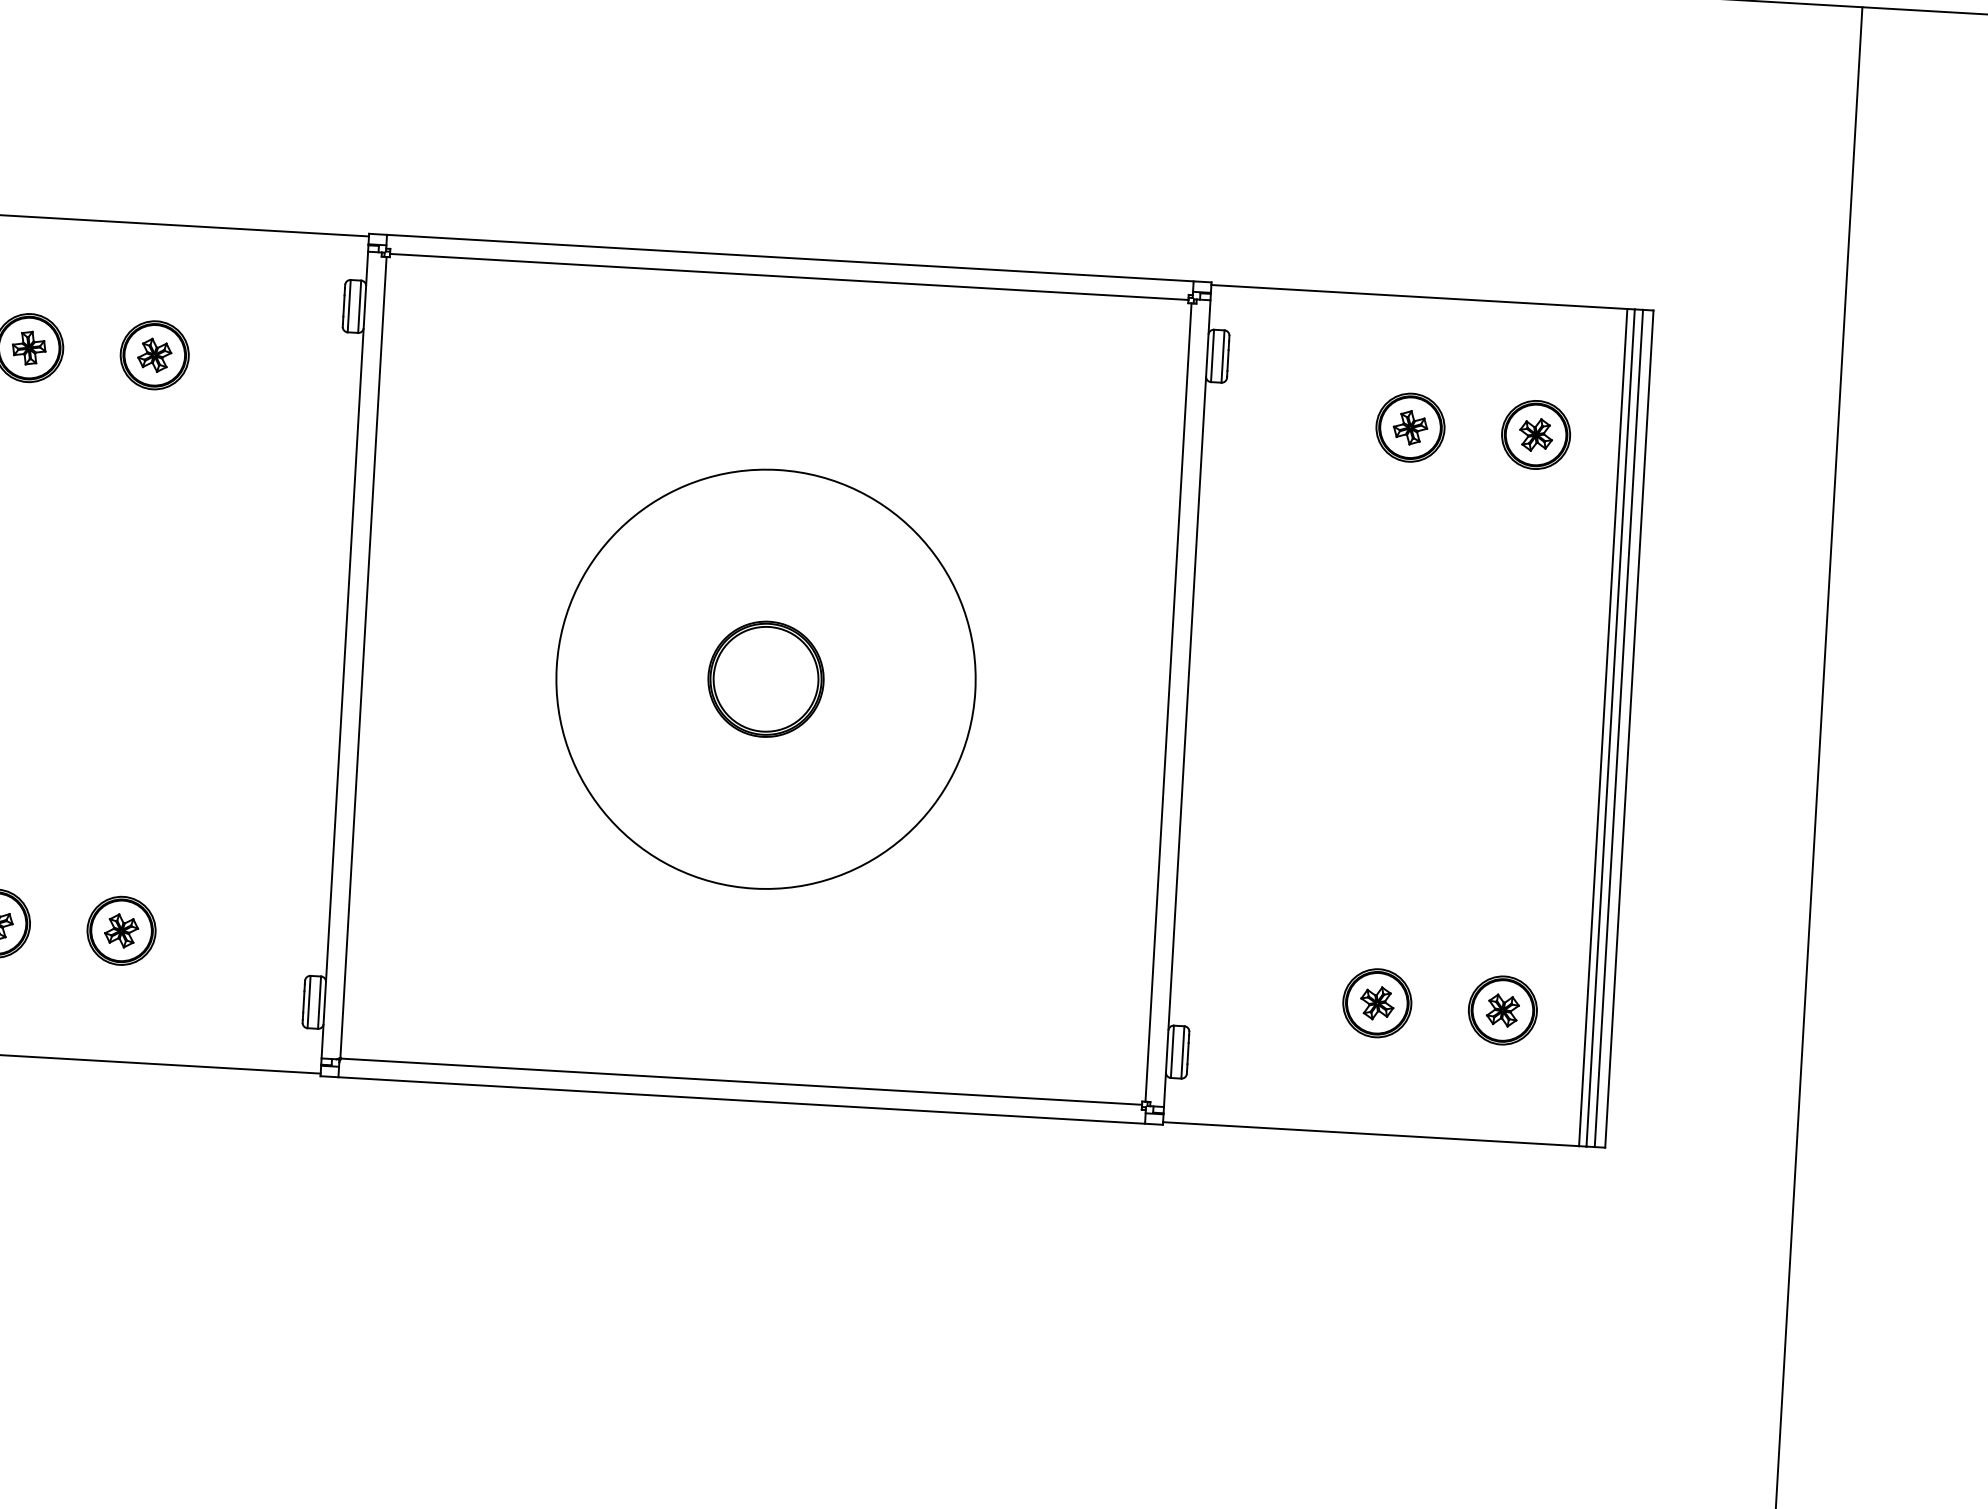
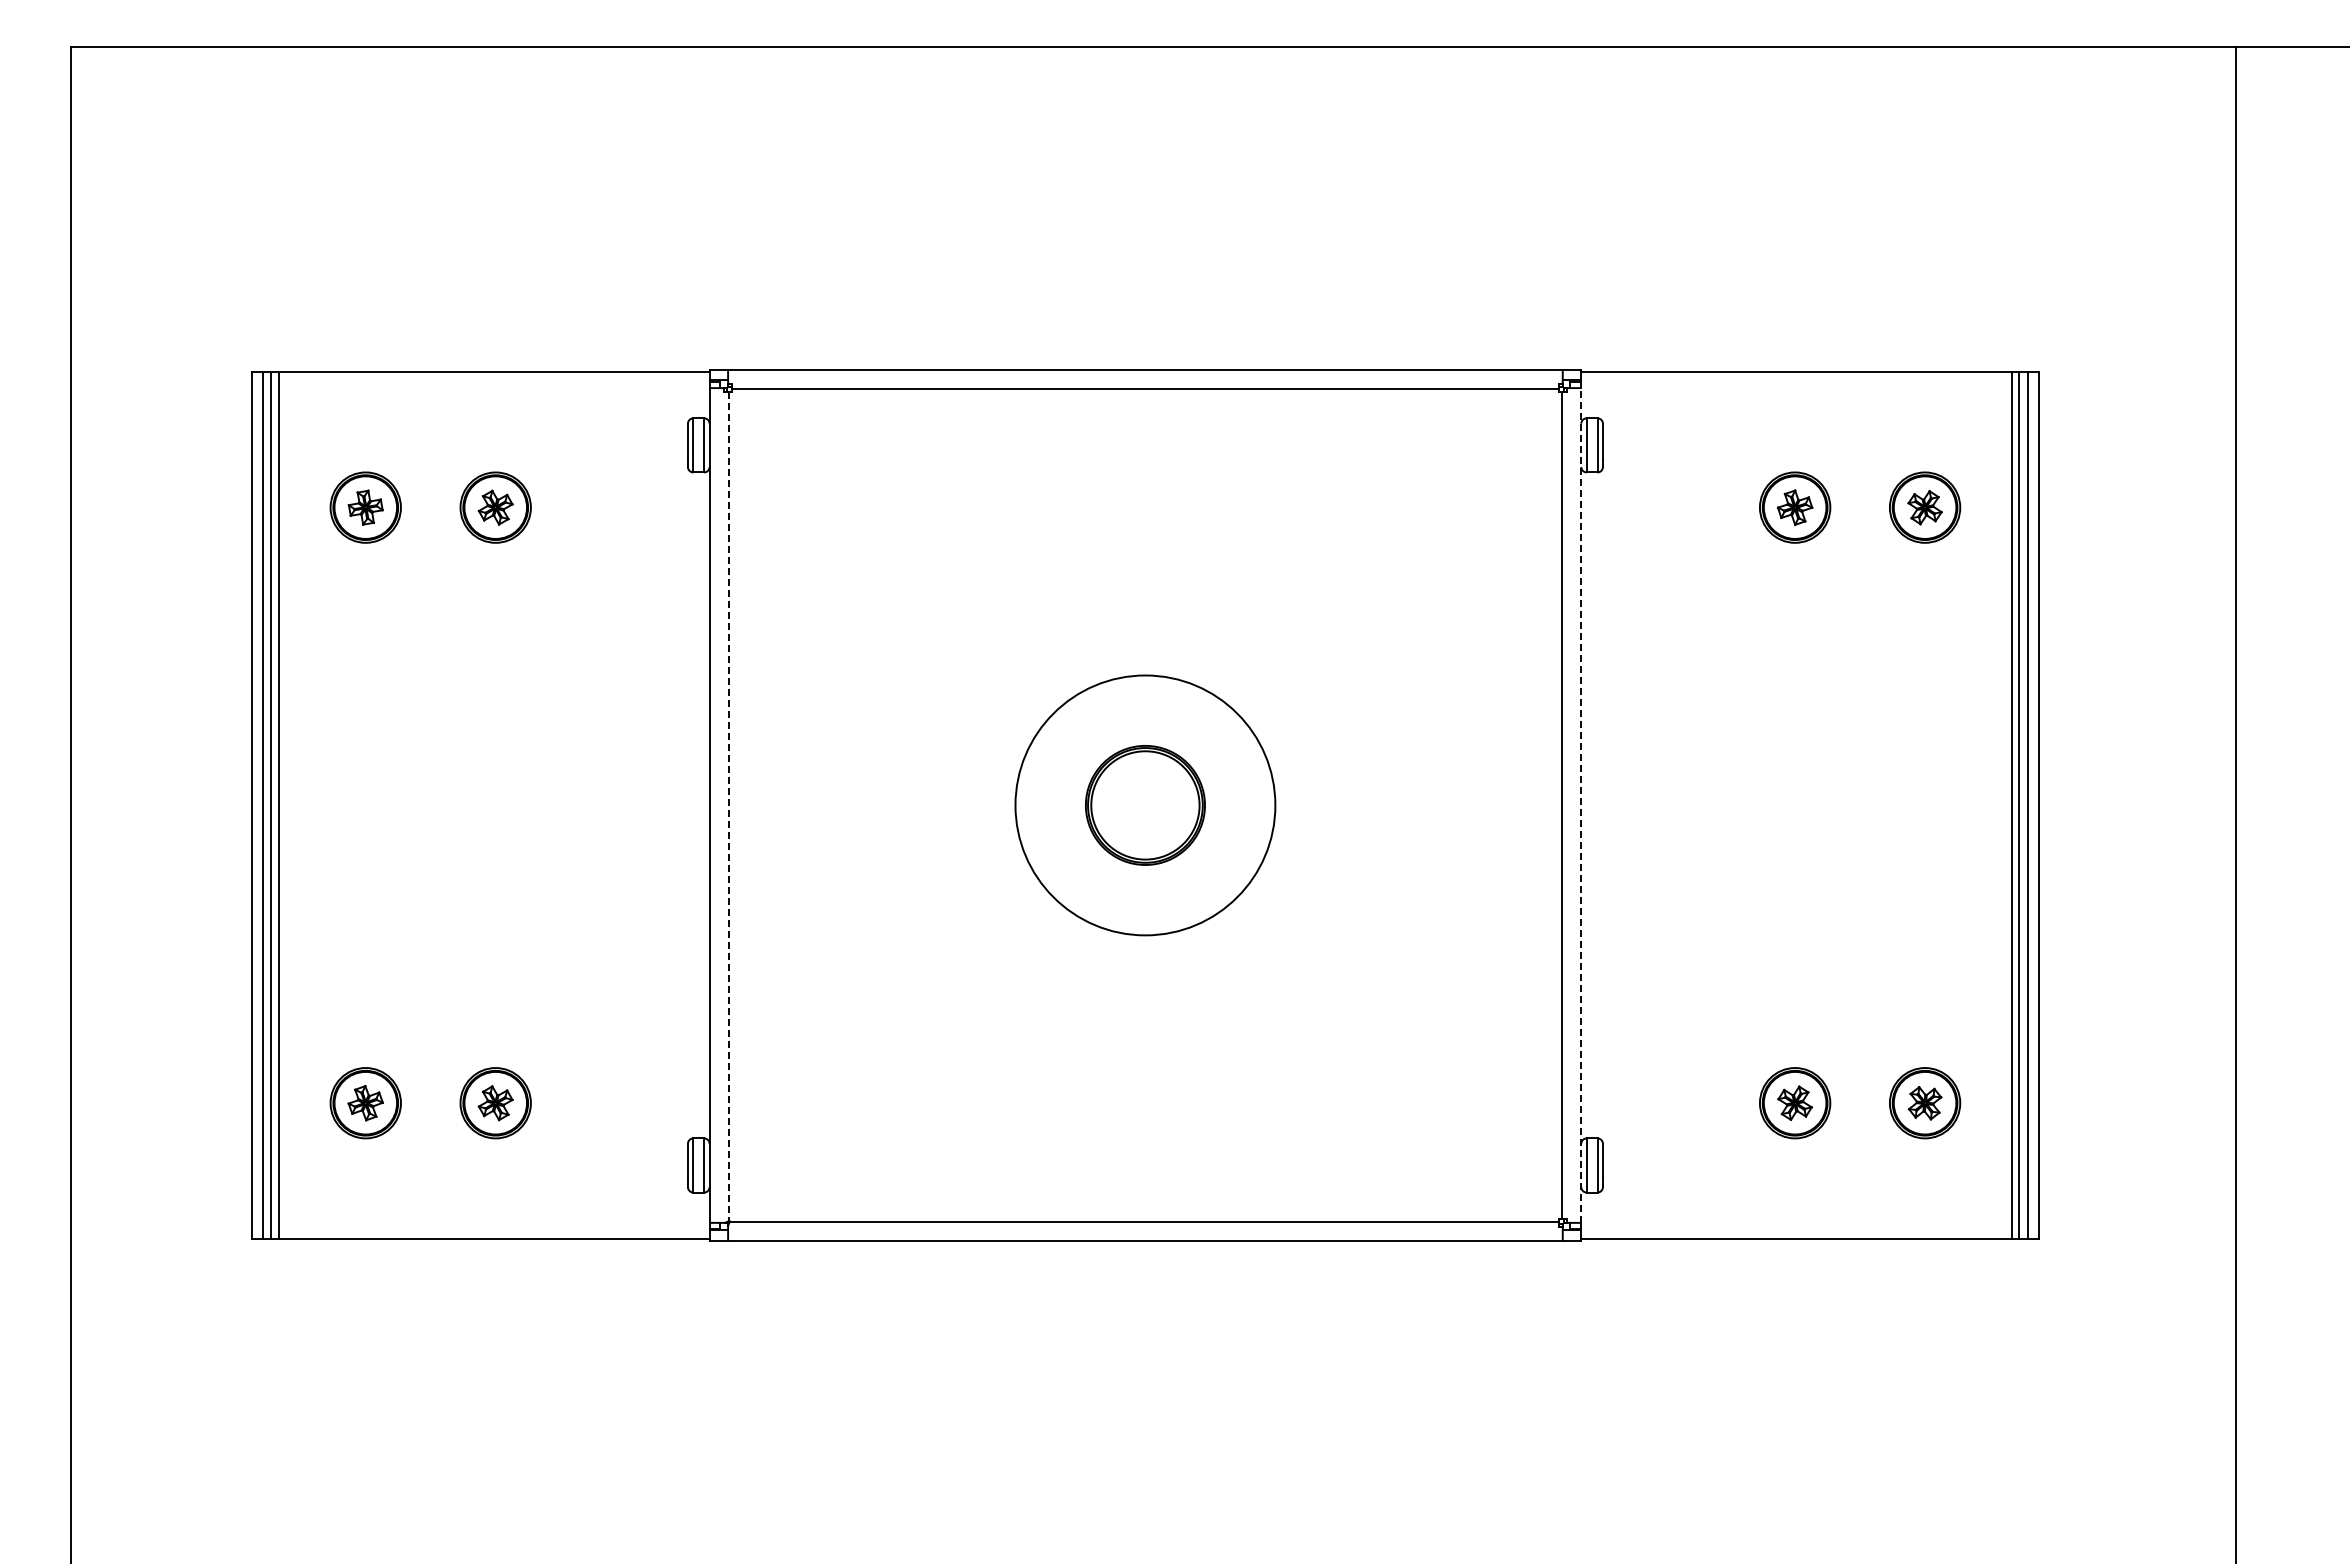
line: (363, 658) -> (728, 807), solid -> dashed
circle: (766, 679) -> (1145, 805), size x0.6
line: (1187, 702) -> (1581, 804), solid -> dashed

